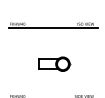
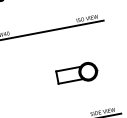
part: (54, 63) -> (77, 72), moved

